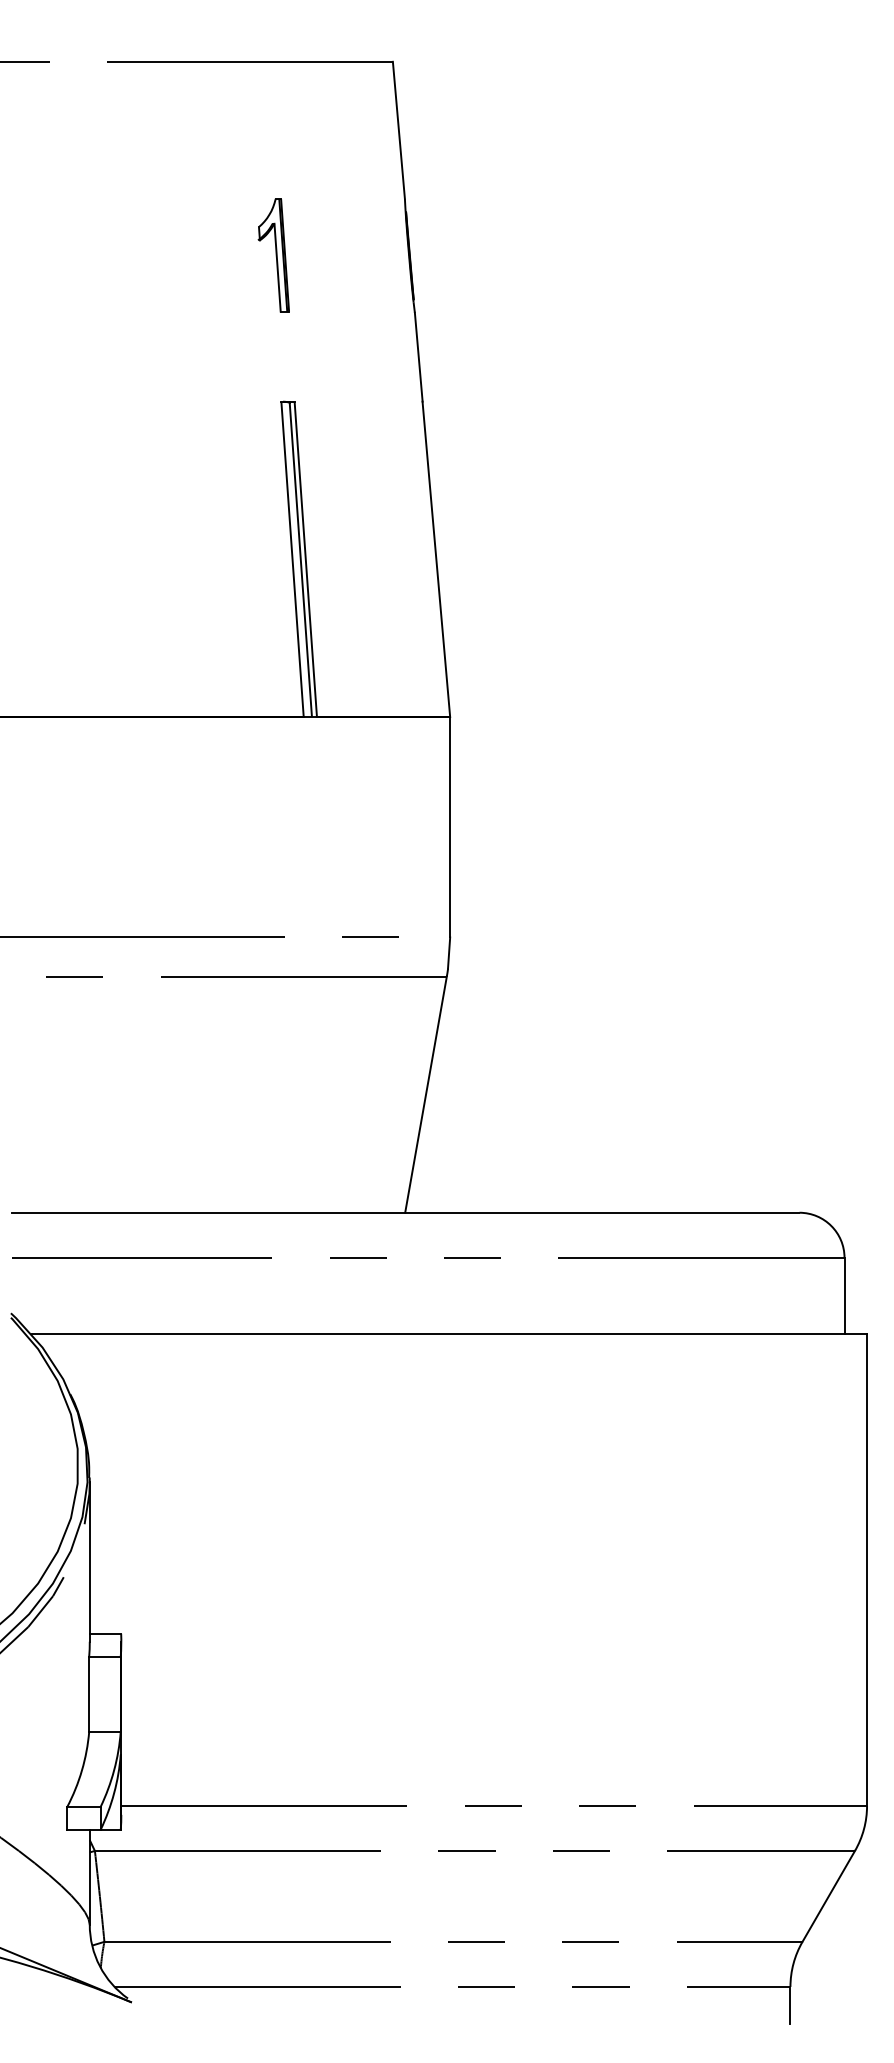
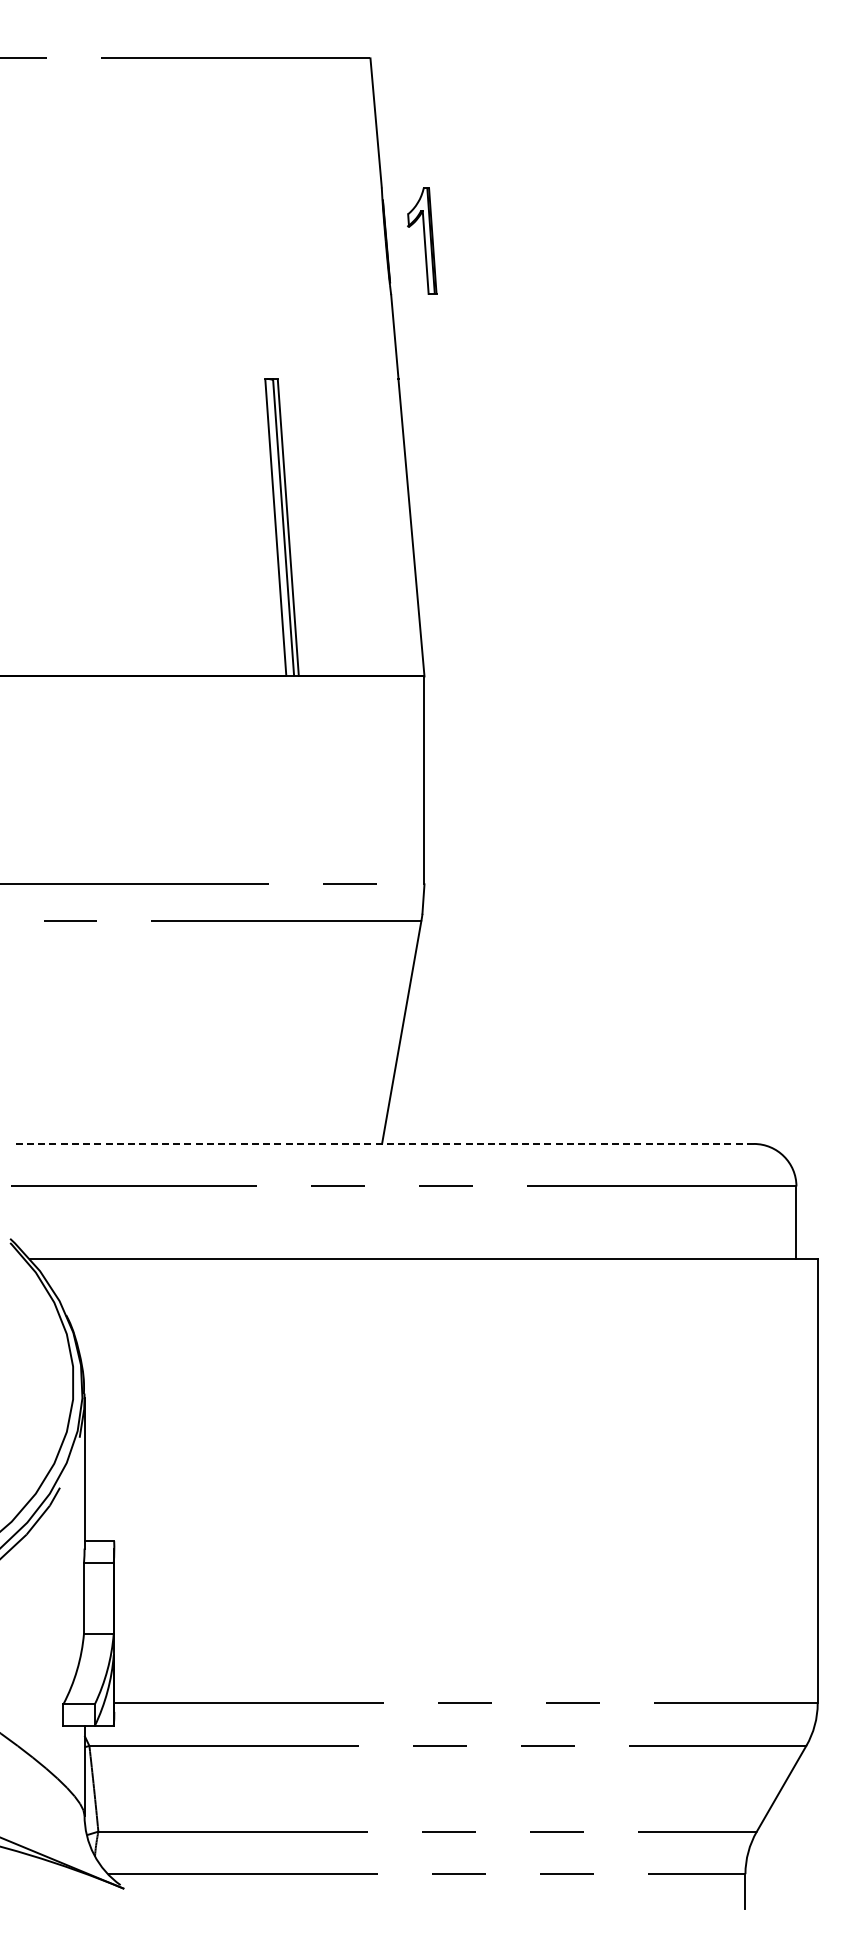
part: (274, 254) -> (422, 240), moved
line: (405, 1212) -> (382, 1143), solid -> dashed

